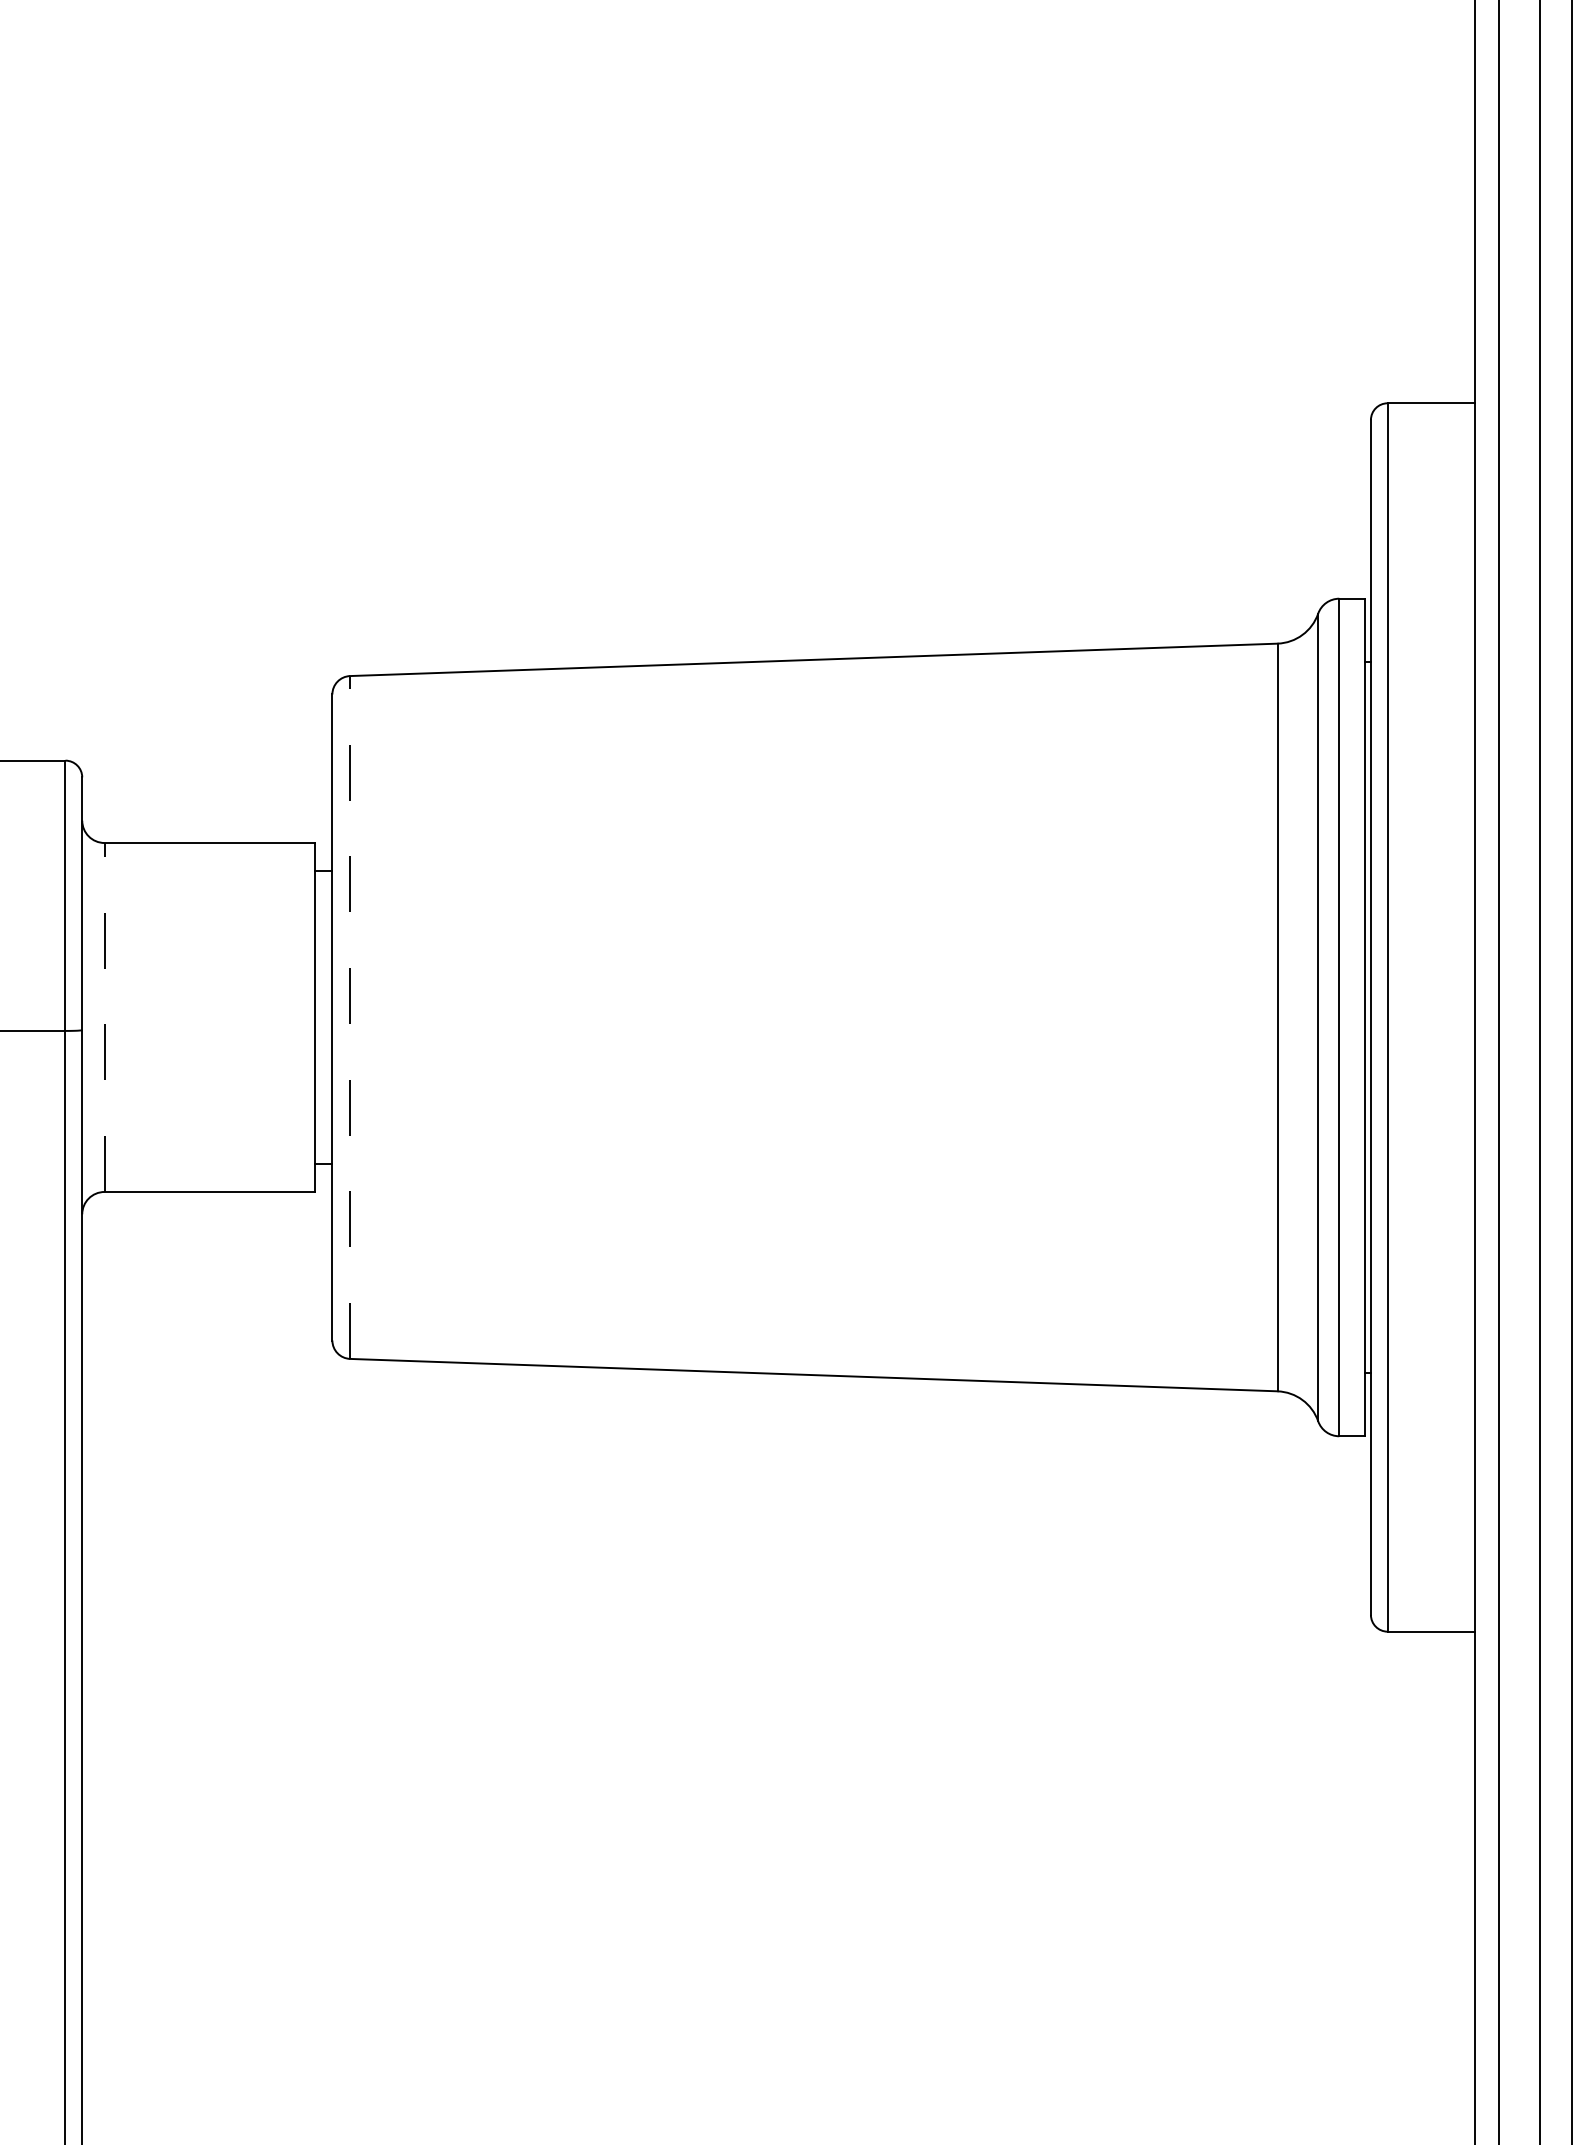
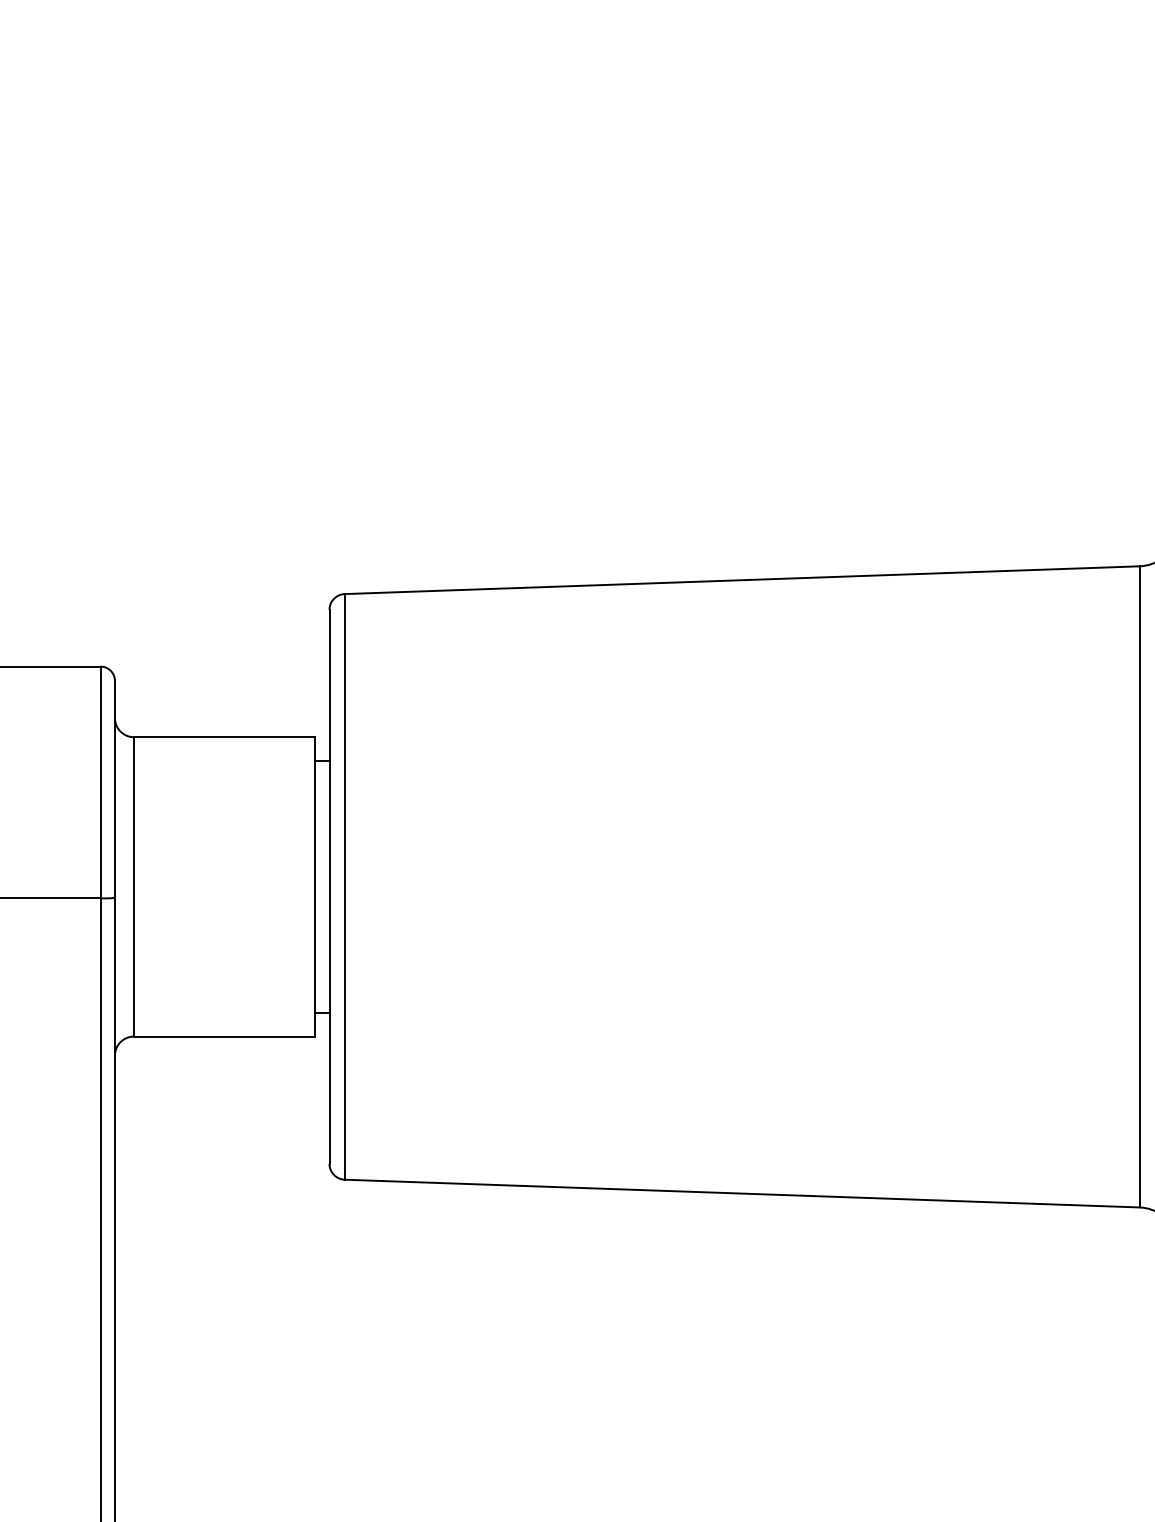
line: (104, 1016) -> (134, 886), dashed -> solid
line: (350, 1016) -> (345, 886), dashed -> solid

